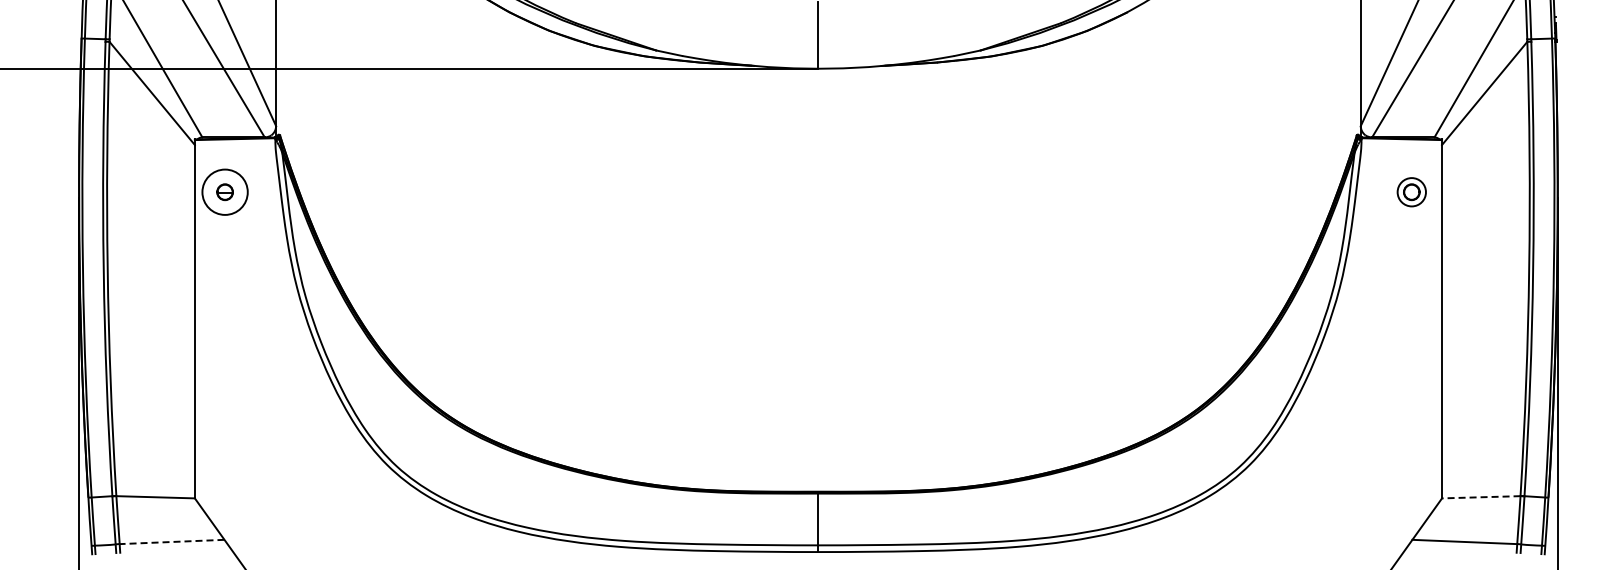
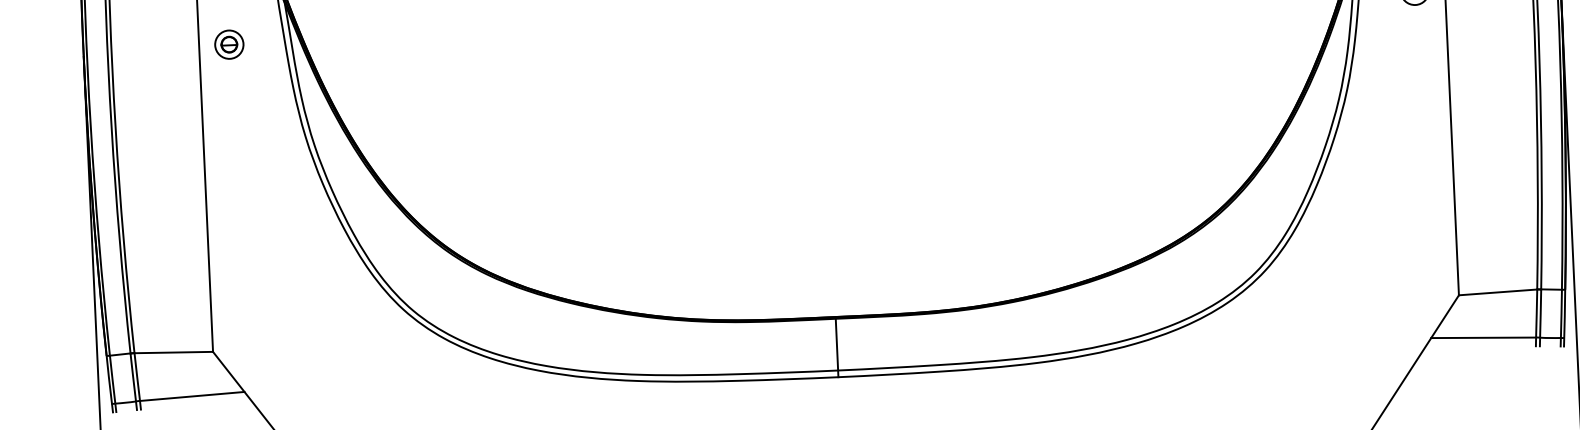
circle: (224, 192) -> (228, 44), size x0.62
line: (1480, 497) -> (1497, 292), dashed -> solid
line: (171, 542) -> (191, 397), dashed -> solid

